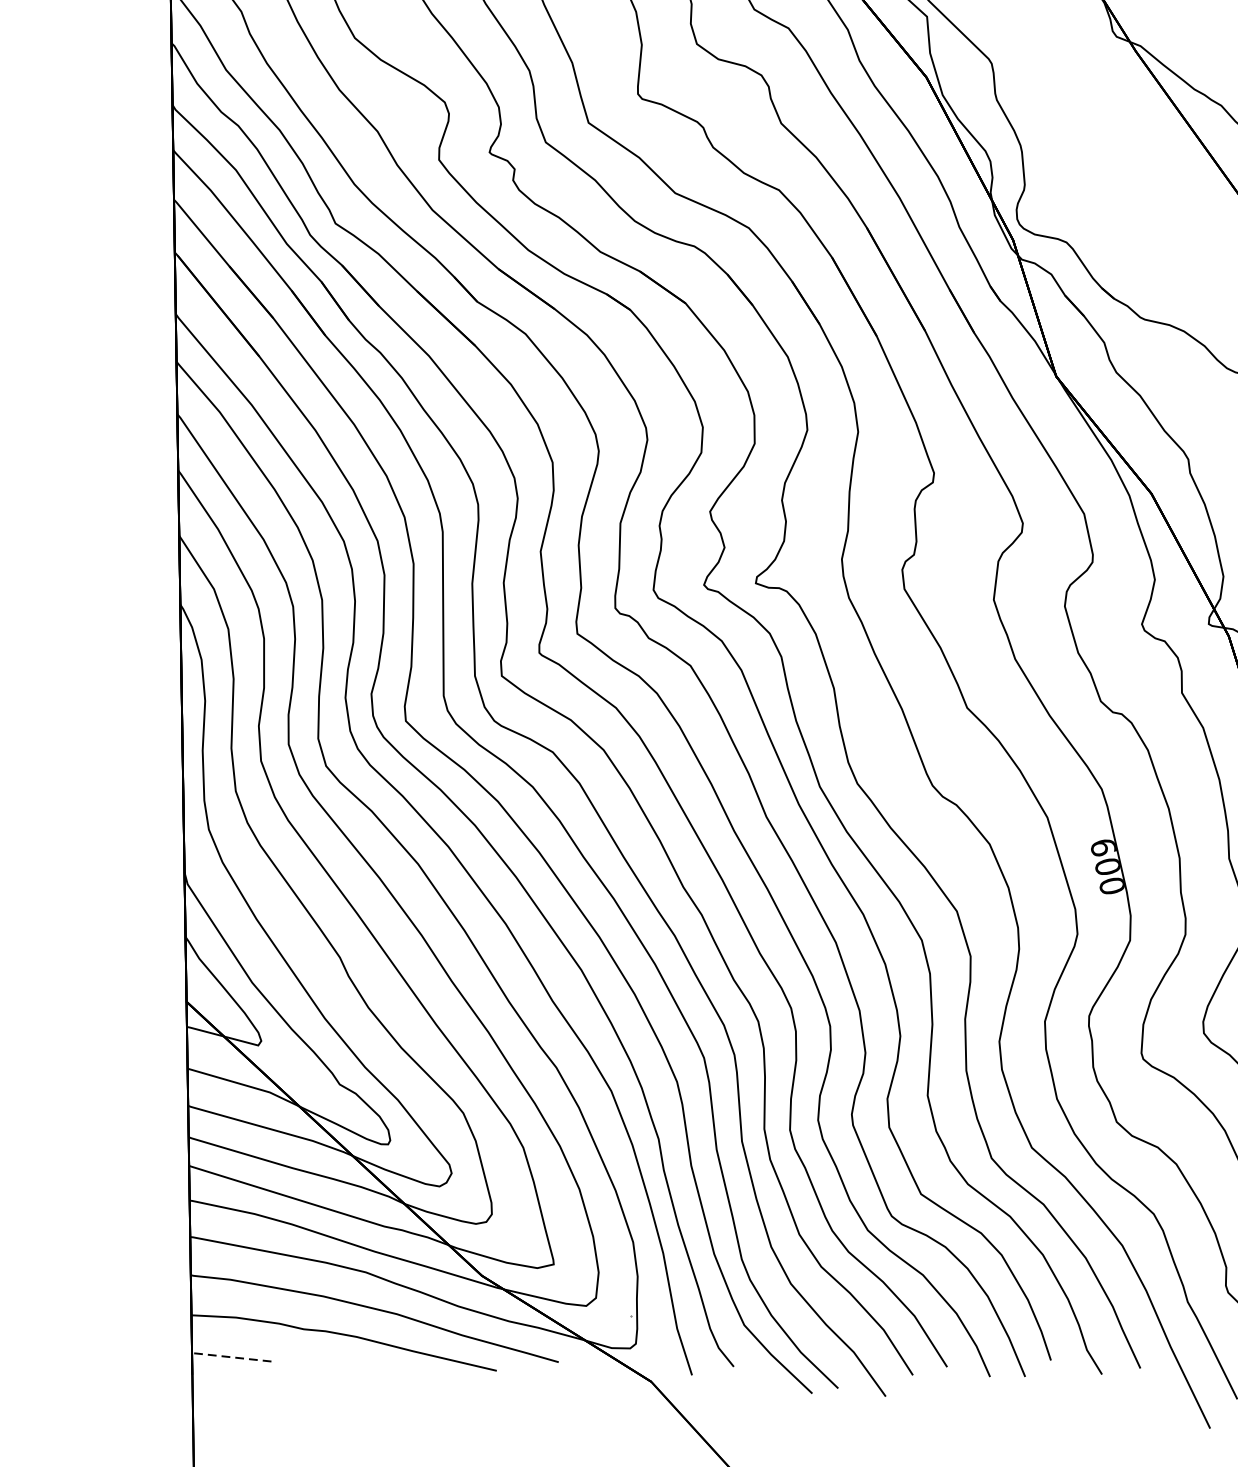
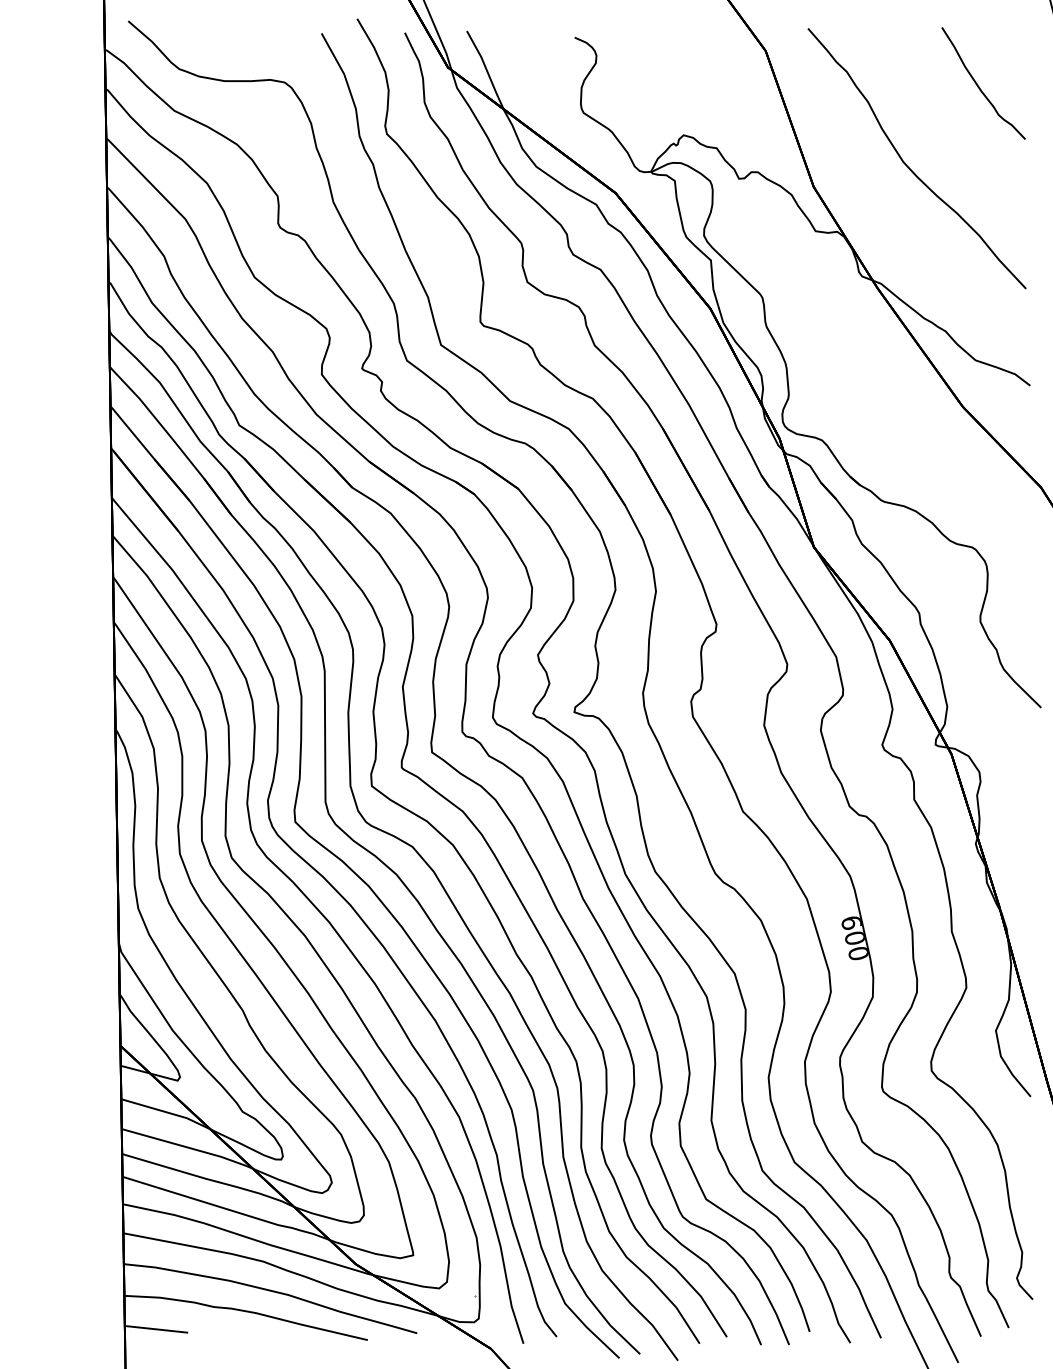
line: (230, 1357) -> (155, 1329), dashed -> solid

